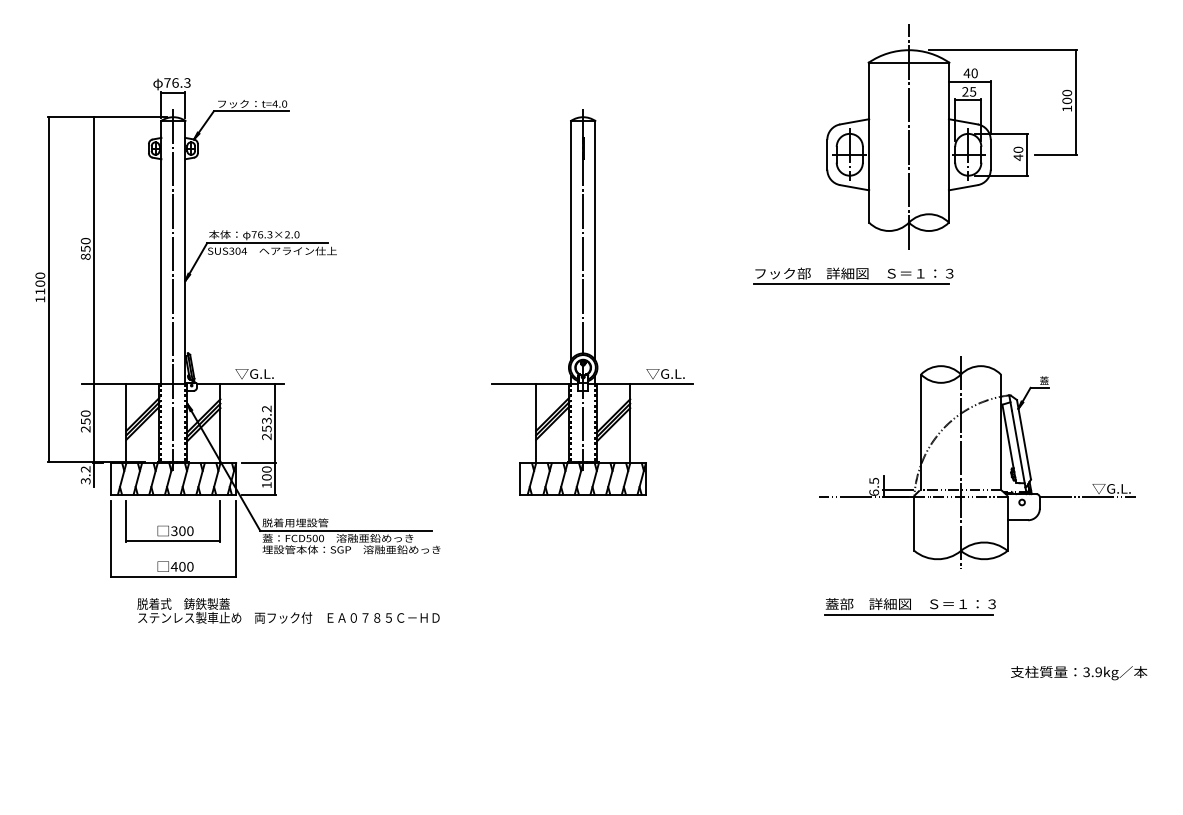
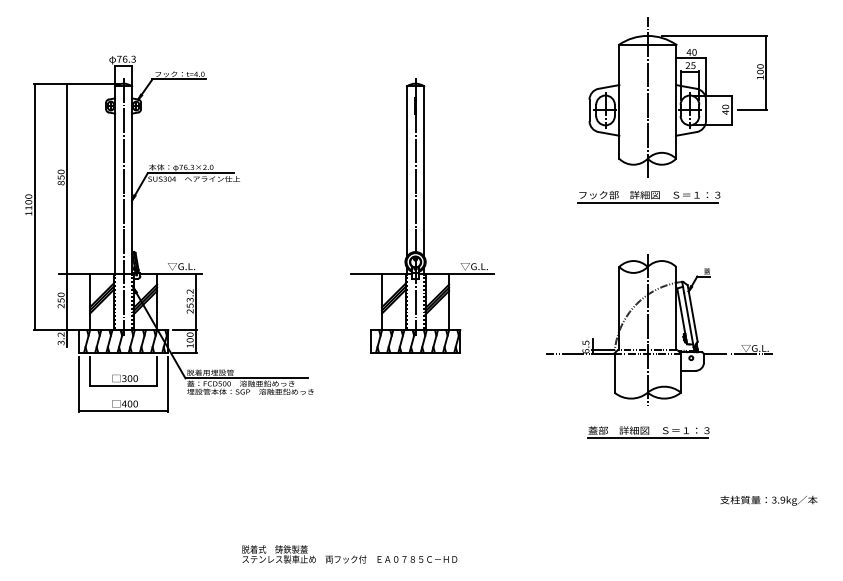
part: (852, 276) -> (648, 197), moved
part: (977, 462) -> (659, 329), moved
text: (288, 611) -> (349, 554), moved
text: (1078, 672) -> (768, 500), moved

